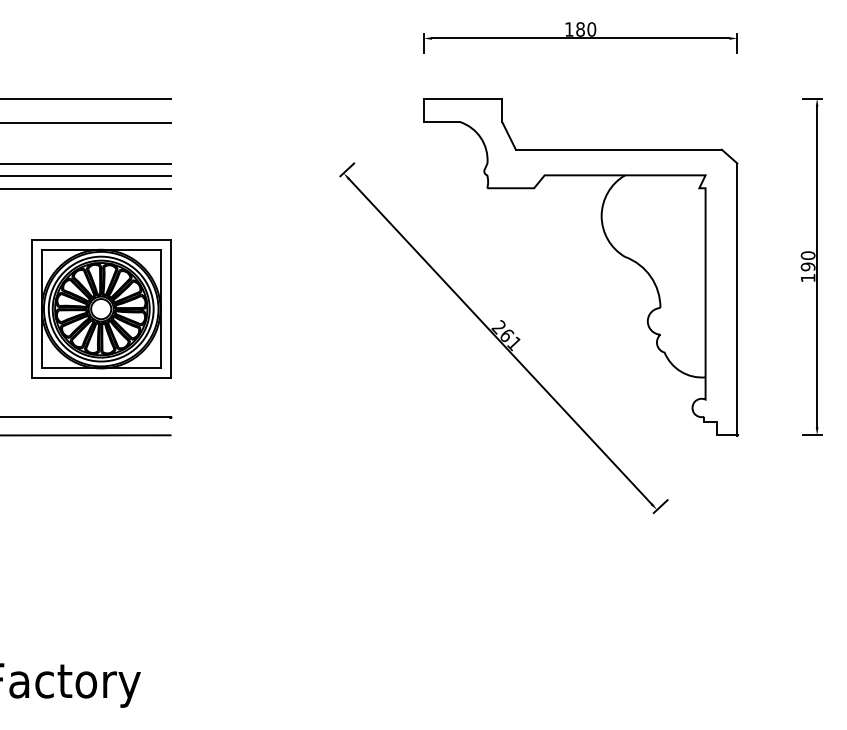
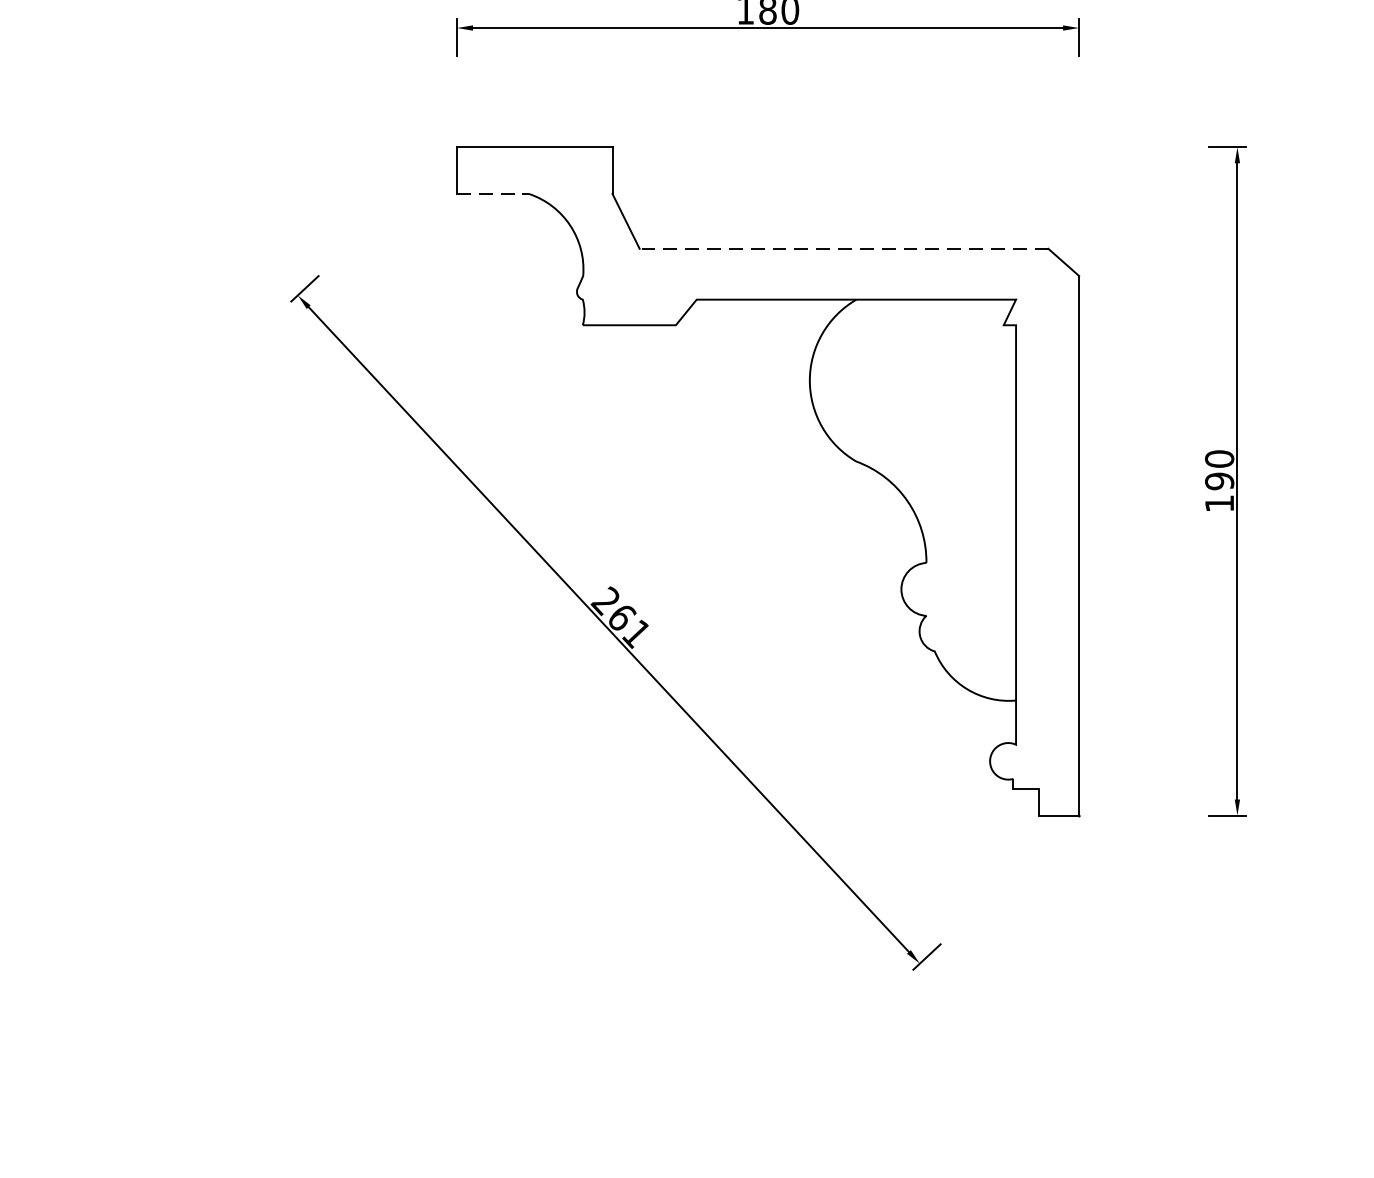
line: (442, 122) -> (493, 194), solid -> dashed
line: (618, 149) -> (843, 248), solid -> dashed

